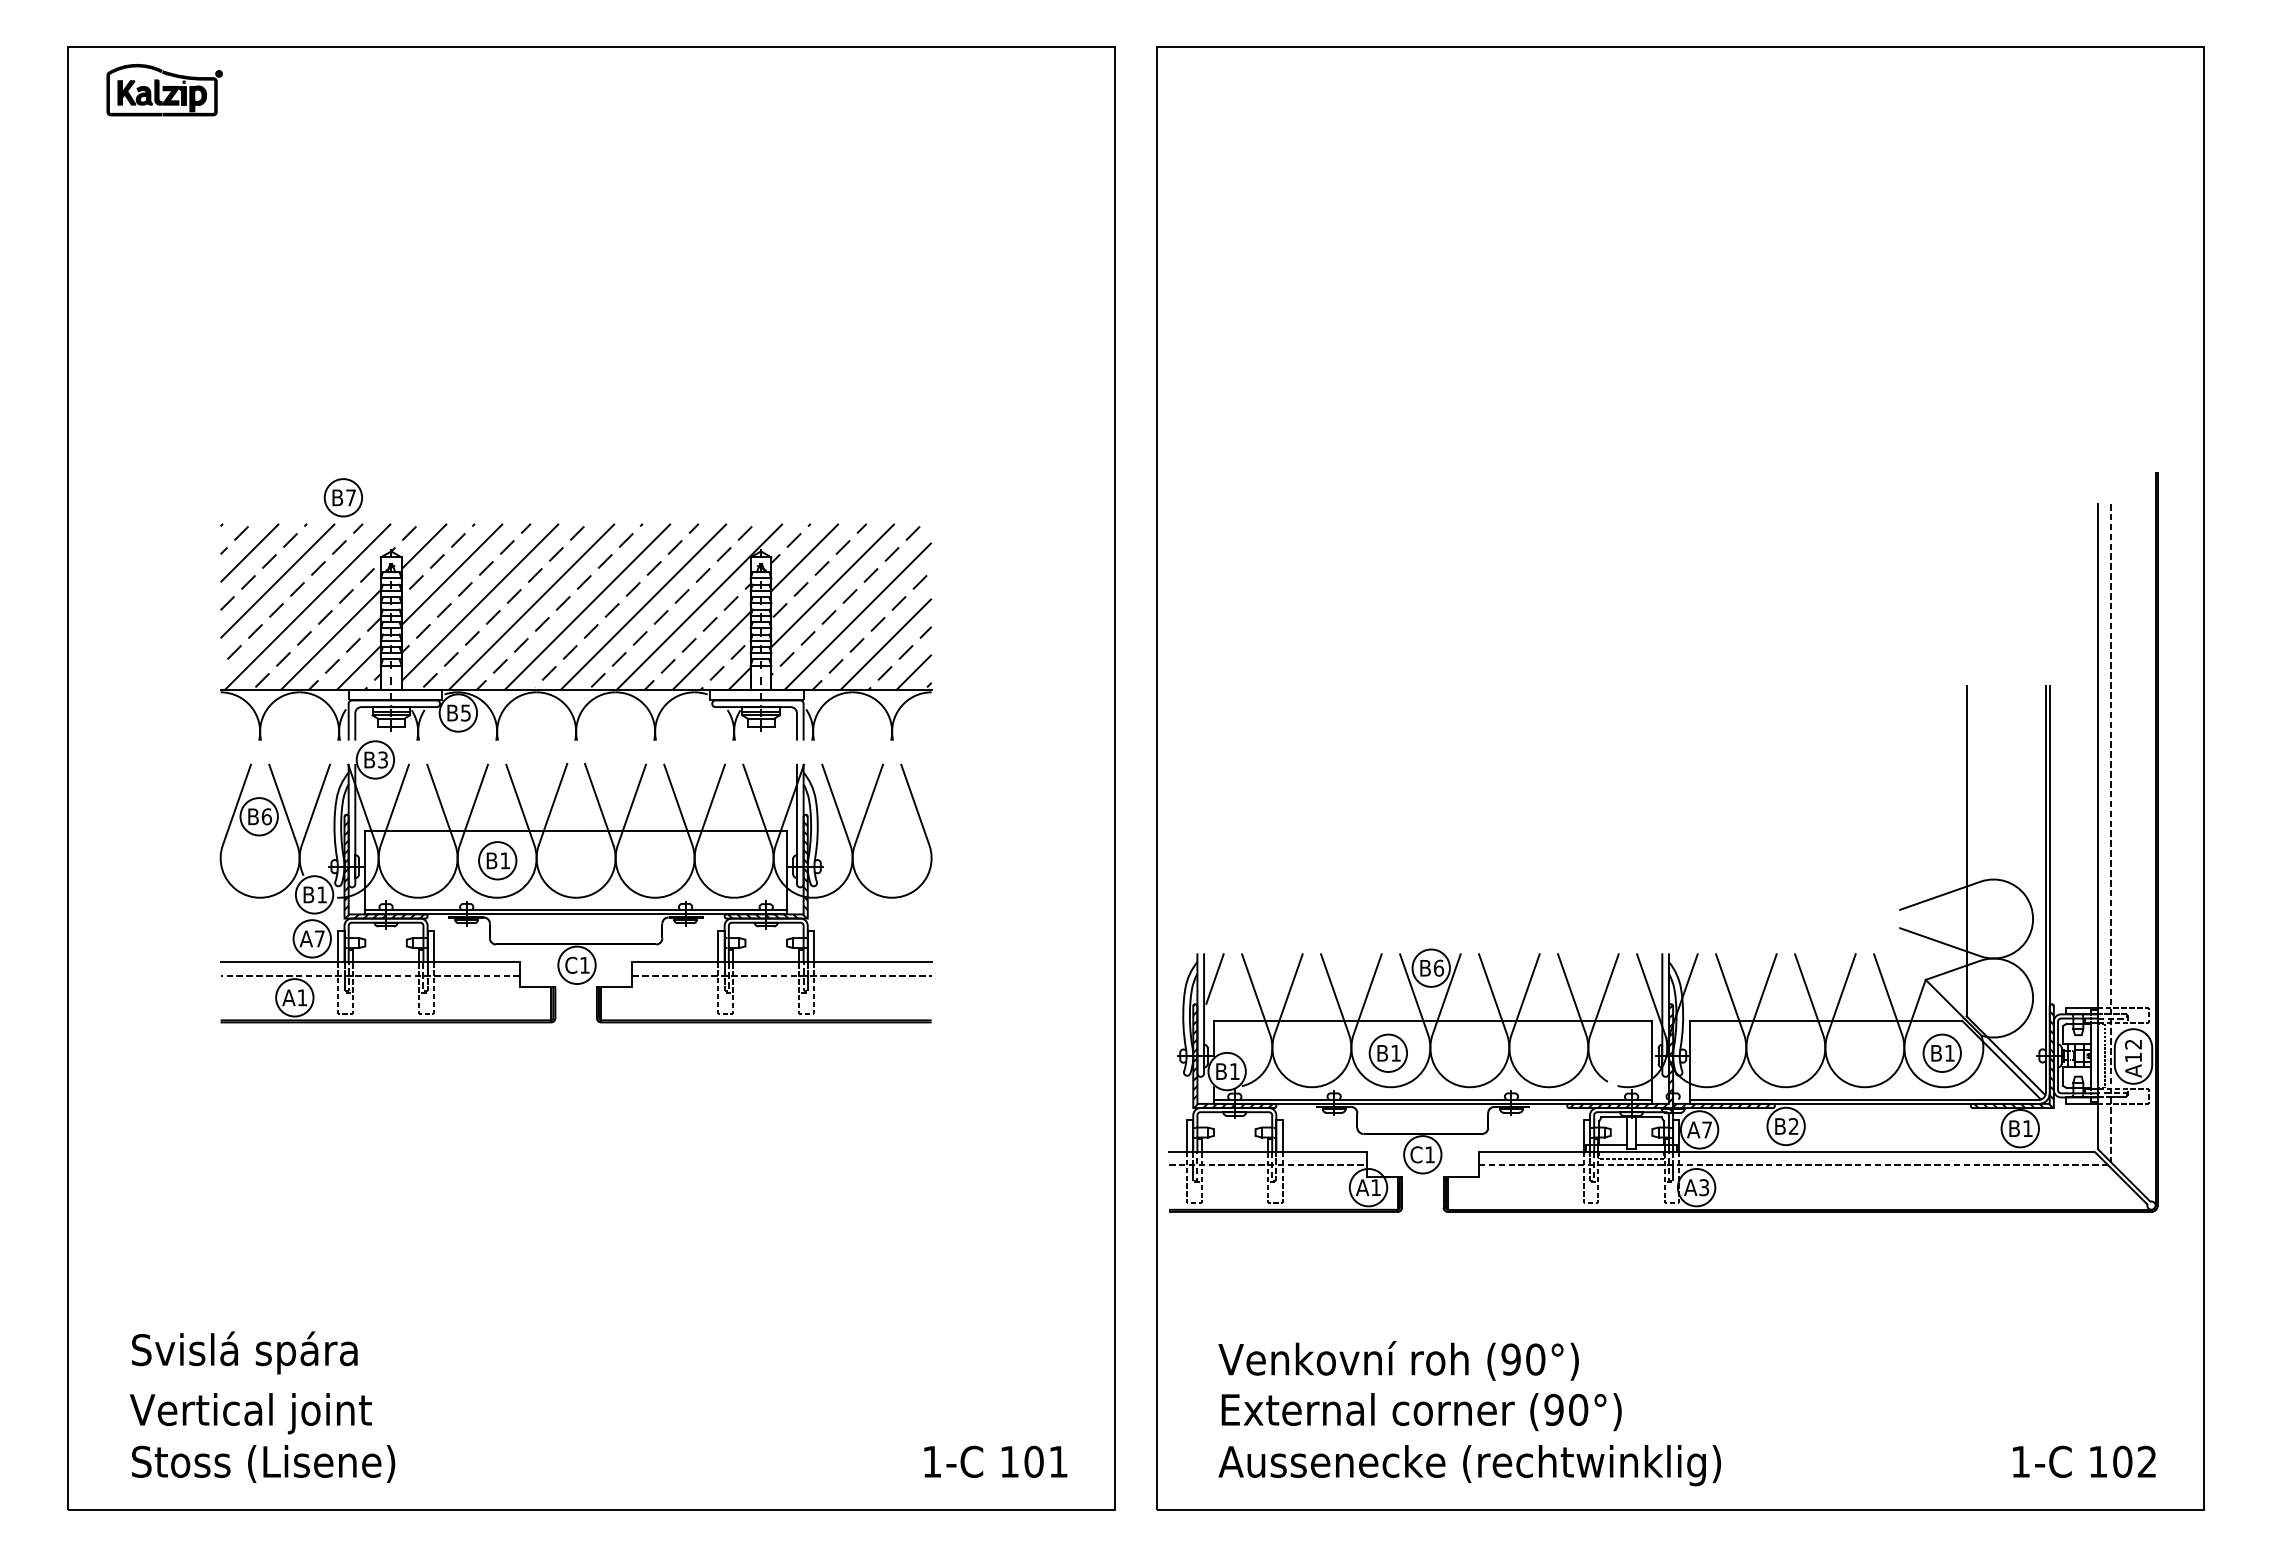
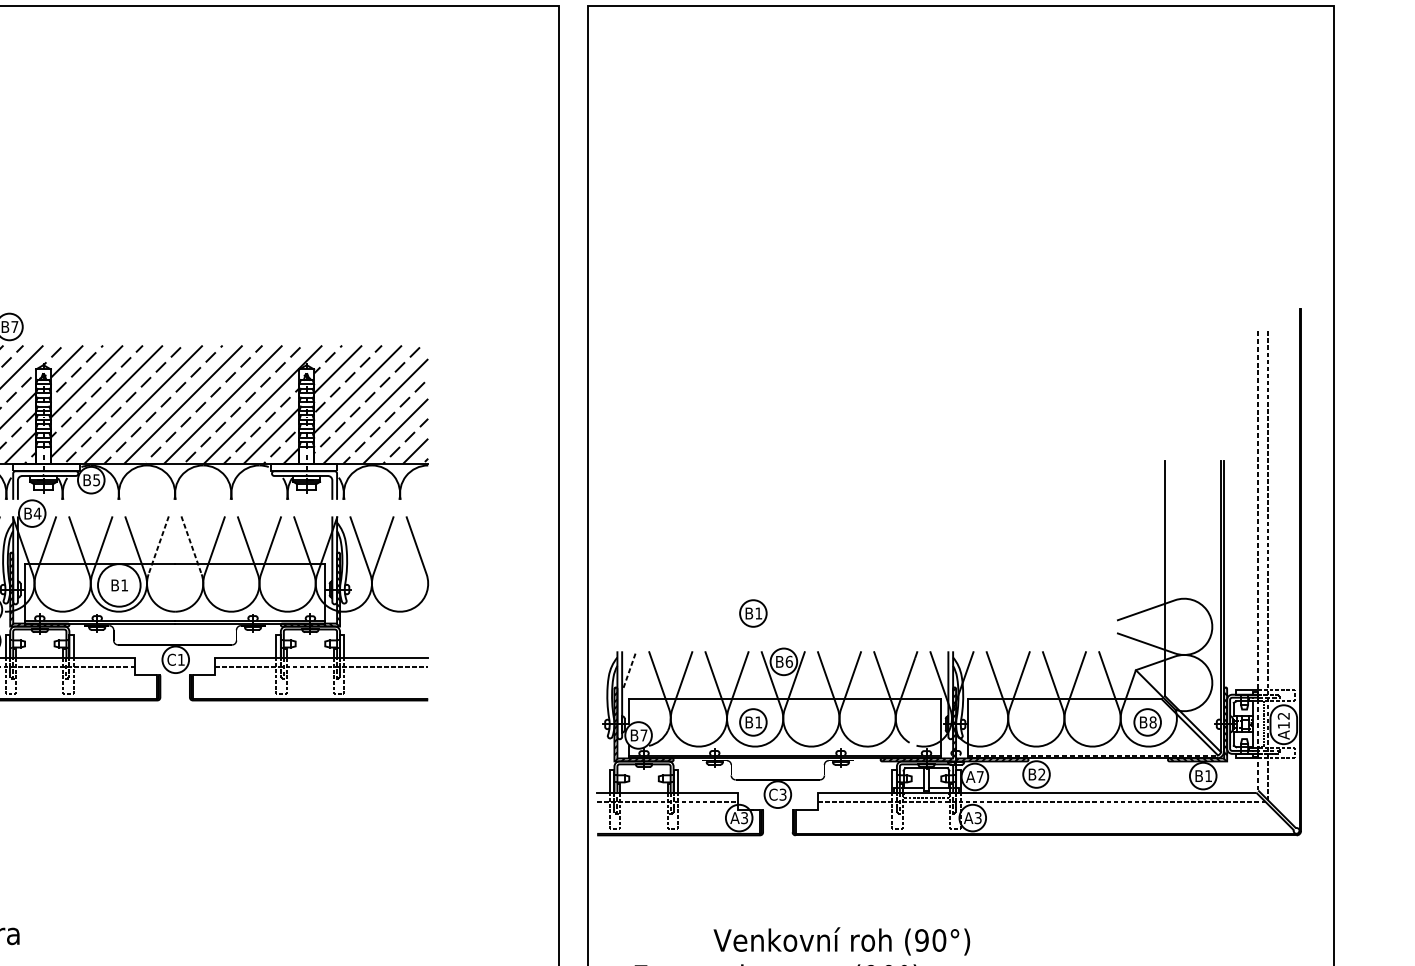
text: (382, 759) -> (37, 513), B3 -> B4
line: (552, 805) -> (158, 546), solid -> dashed
line: (599, 805) -> (191, 546), solid -> dashed
line: (2097, 825) -> (1258, 560), solid -> dashed
circle: (497, 860) -> (119, 585), size x1.6
part: (1387, 899) -> (752, 612), added
line: (1215, 978) -> (630, 669), solid -> dashed
text: (1949, 1052) -> (1152, 721), B1 -> B8
text: (1234, 1071) -> (643, 735), B1 -> B7
line: (1864, 1099) -> (1092, 755), solid -> dashed
text: (1429, 1154) -> (782, 794), C1 -> C3
text: (1375, 1187) -> (744, 817), A1 -> A3
text: (1398, 1360) -> (841, 941), moved

